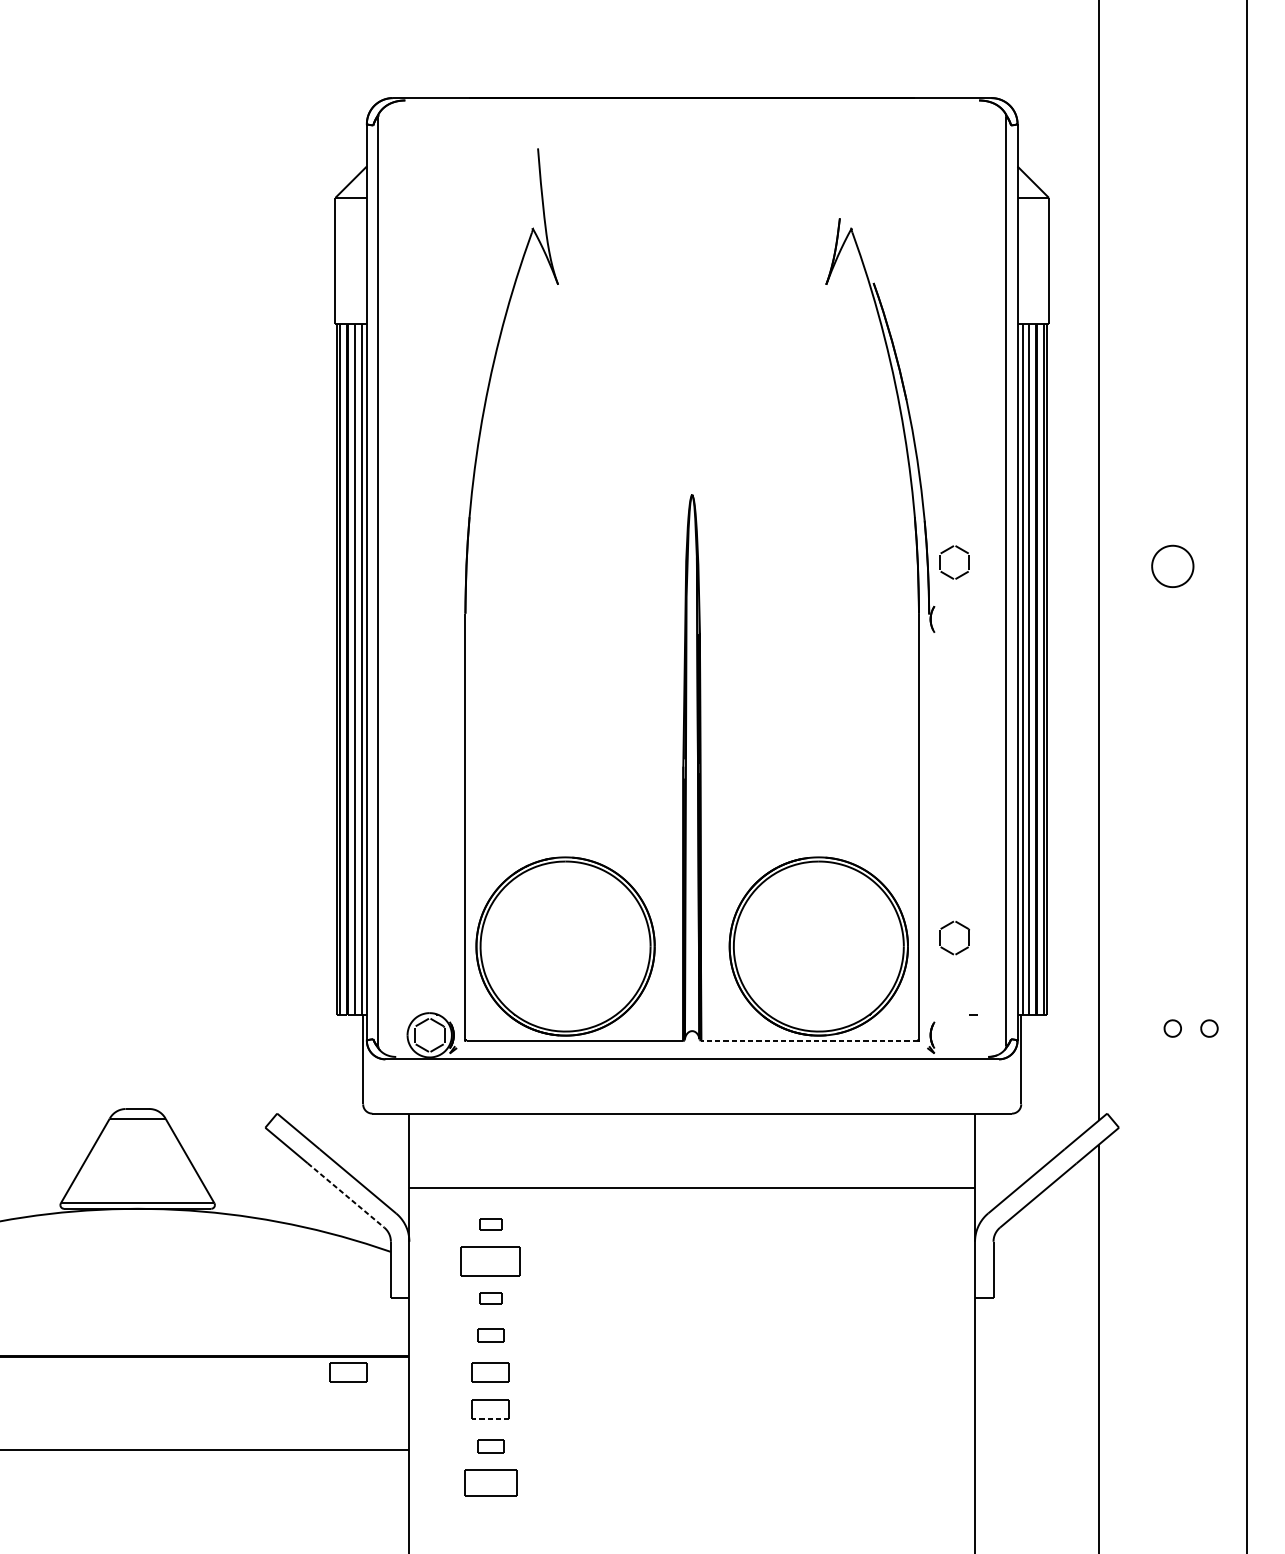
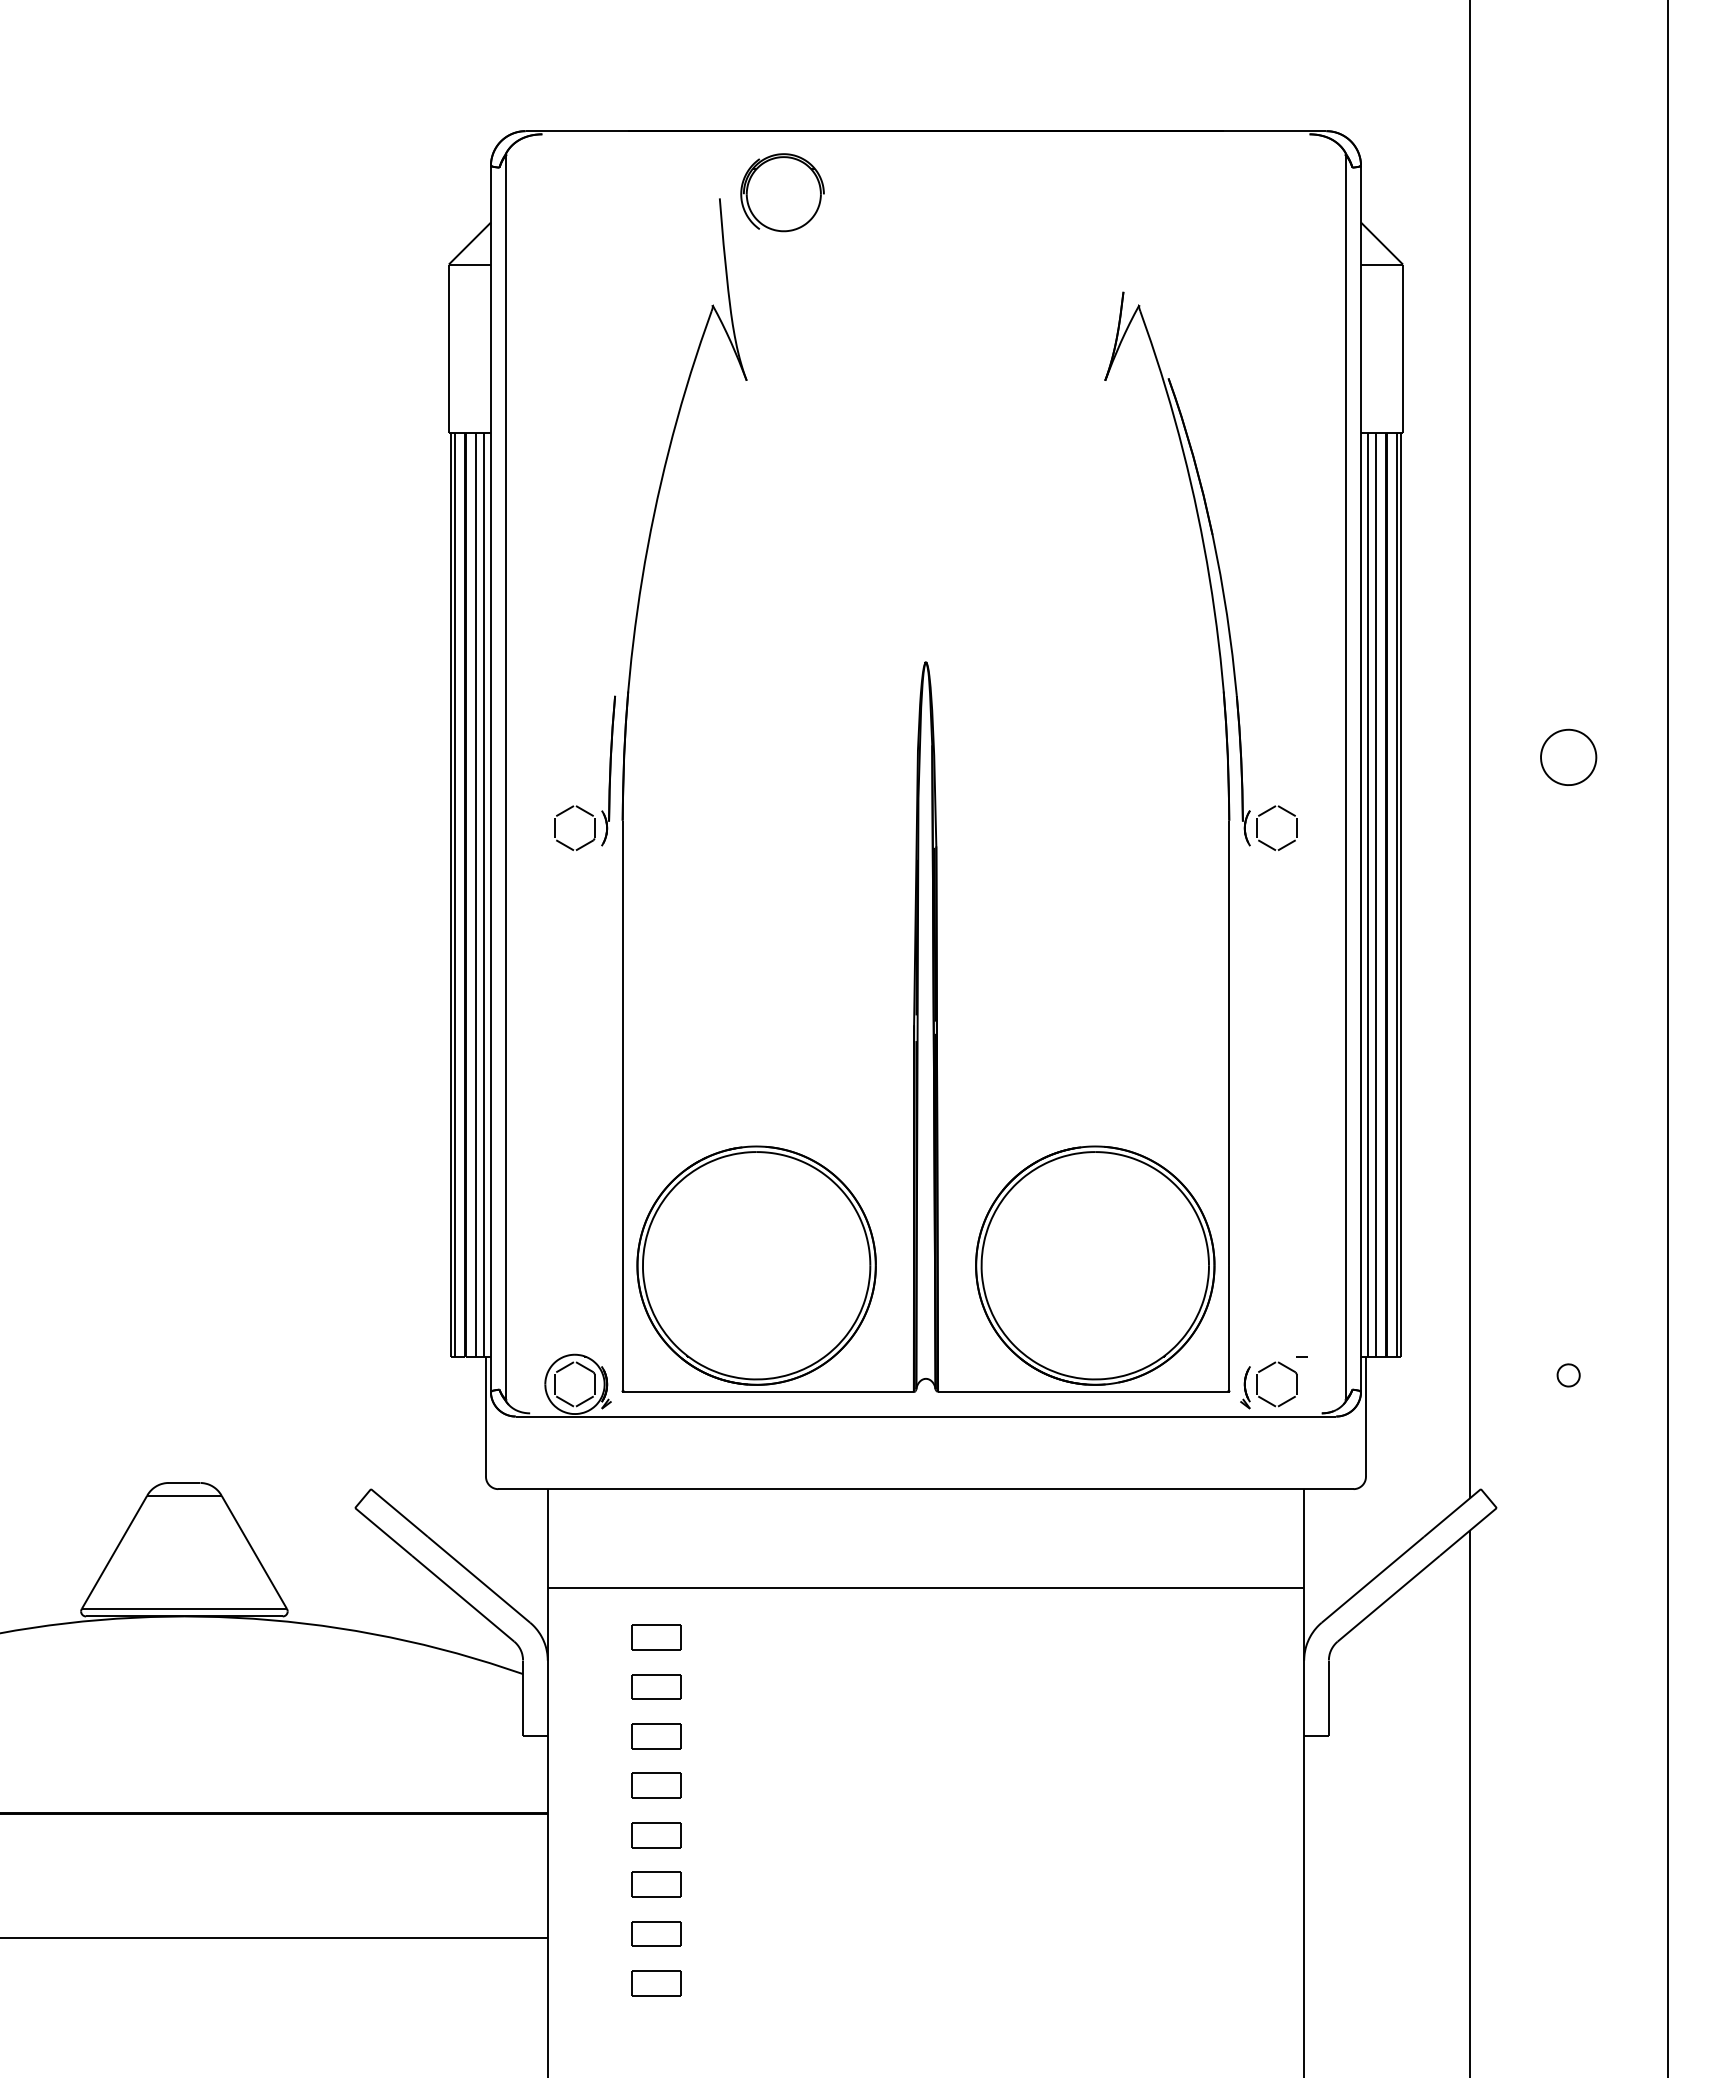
part: (584, 143) -> (782, 192), added
part: (946, 551) -> (1265, 813), moved
part: (455, 577) -> (609, 772), added
part: (947, 926) -> (1267, 1368), moved
part: (1209, 1028) -> (1617, 1375), removed
line: (809, 1040) -> (1082, 1391), dashed -> solid
line: (346, 1195) -> (463, 1598), dashed -> solid
part: (490, 1224) -> (656, 1637), size x1.67
part: (490, 1261) -> (656, 1686), size x0.62
part: (490, 1298) -> (656, 1736), size x1.67
part: (490, 1335) -> (656, 1785), size x1.43
part: (348, 1372) -> (466, 1835), removed
line: (490, 1418) -> (656, 1896), dashed -> solid
part: (490, 1445) -> (656, 1933), size x1.43
part: (490, 1483) -> (656, 1983), size x0.71

